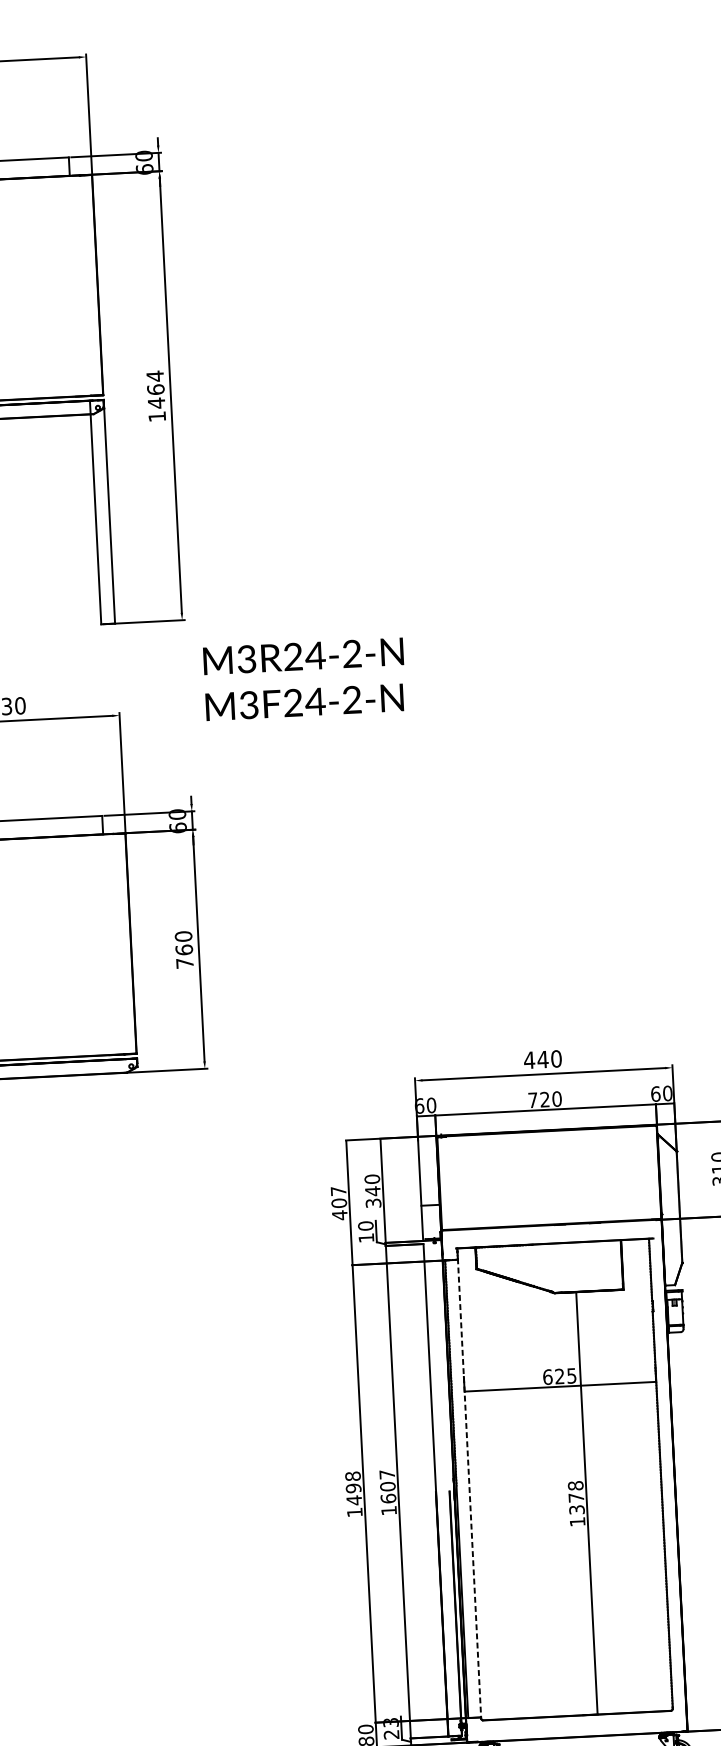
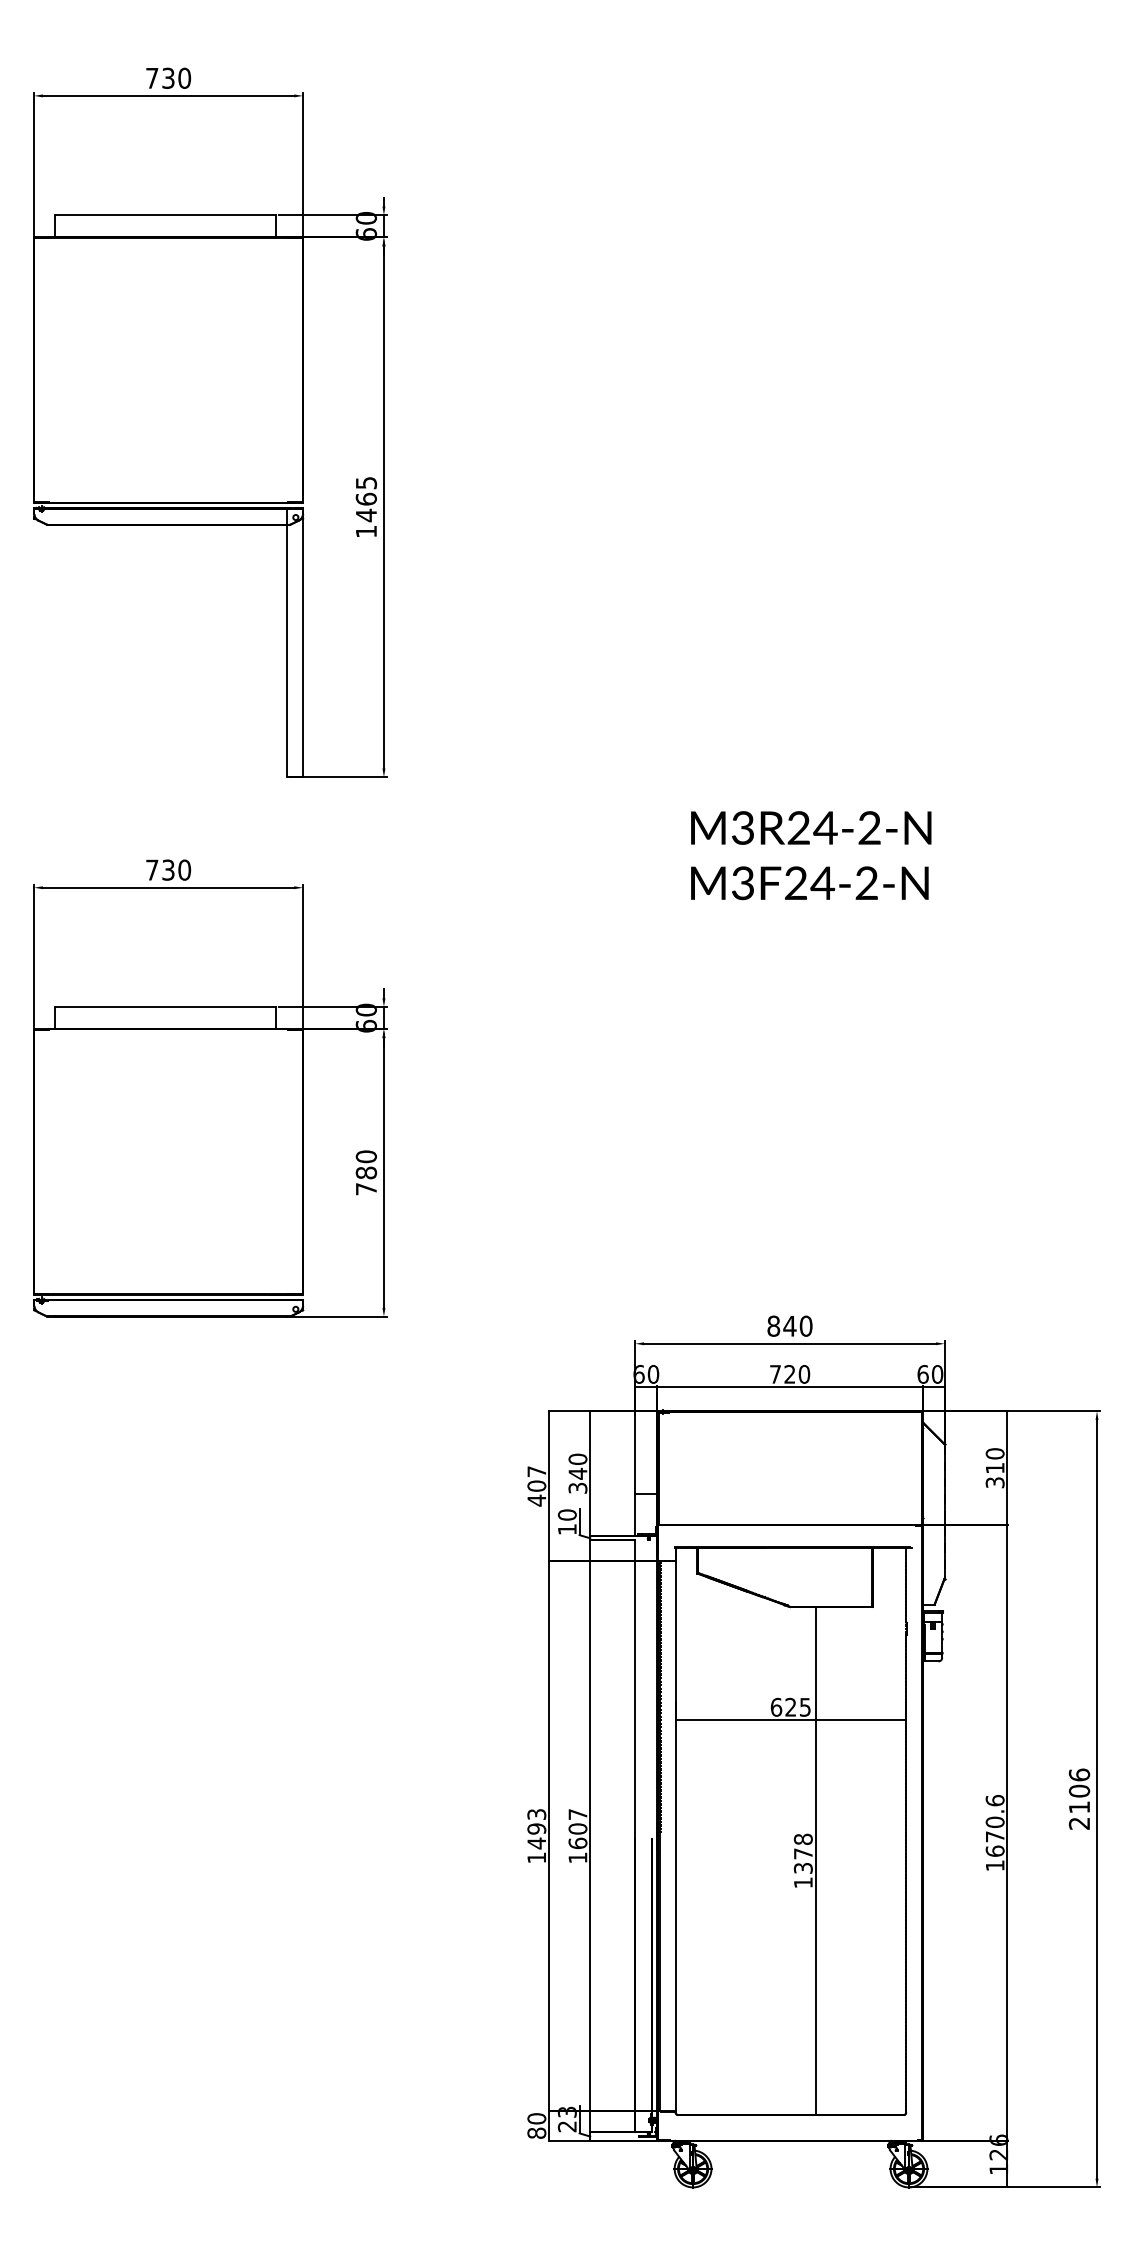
text: (155, 375) -> (366, 482), 1464 -> 1465
text: (304, 679) -> (811, 855), moved
text: (183, 949) -> (365, 1172), 760 -> 780
text: (529, 1059) -> (773, 1325), 440 -> 840
text: (352, 1476) -> (536, 1814), 1498 -> 1493
line: (469, 1488) -> (675, 1836), dashed -> solid

